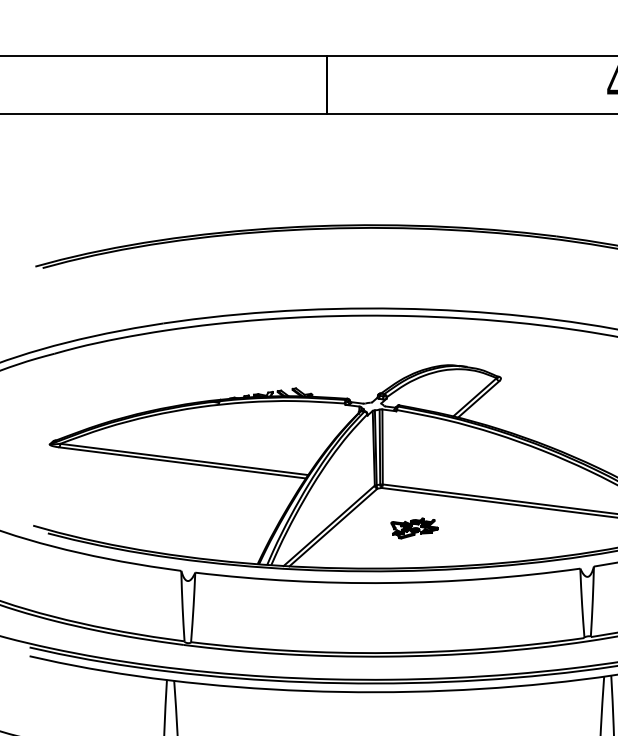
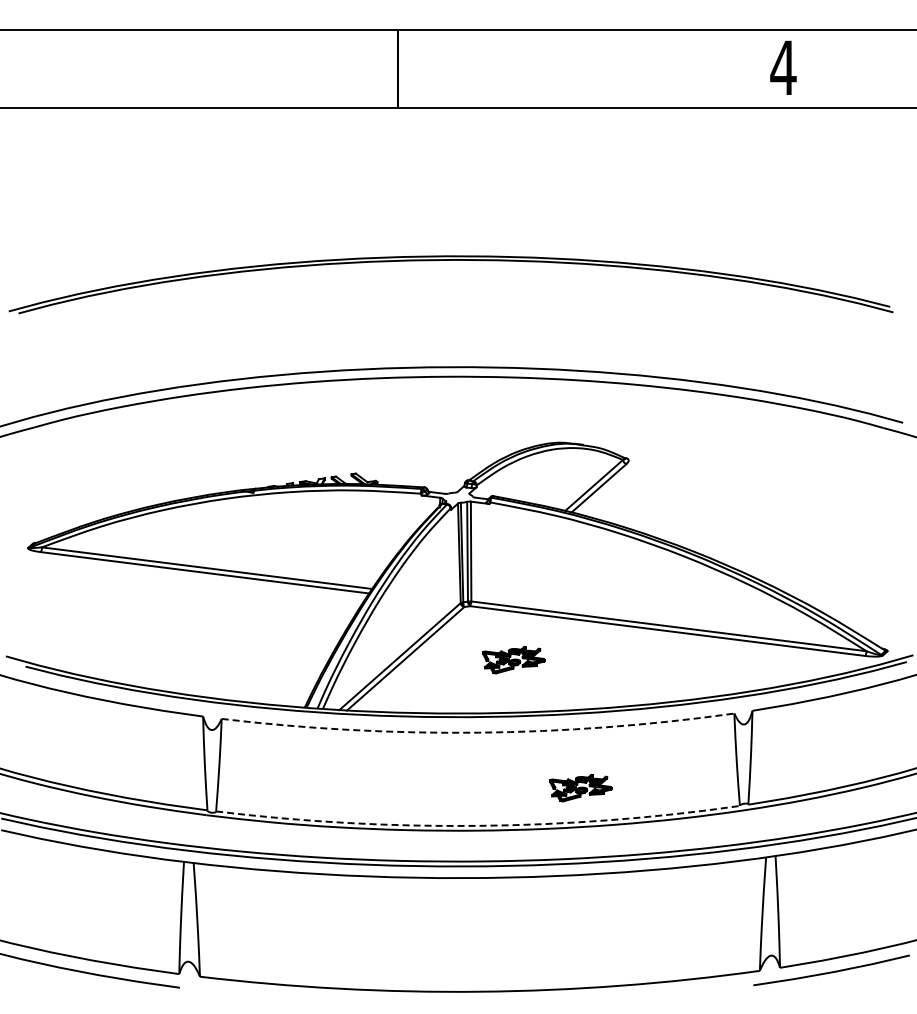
arc: (388, 582) -> (478, 732), solid -> dashed
part: (464, 624) -> (580, 788), added
arc: (388, 652) -> (478, 825), solid -> dashed

